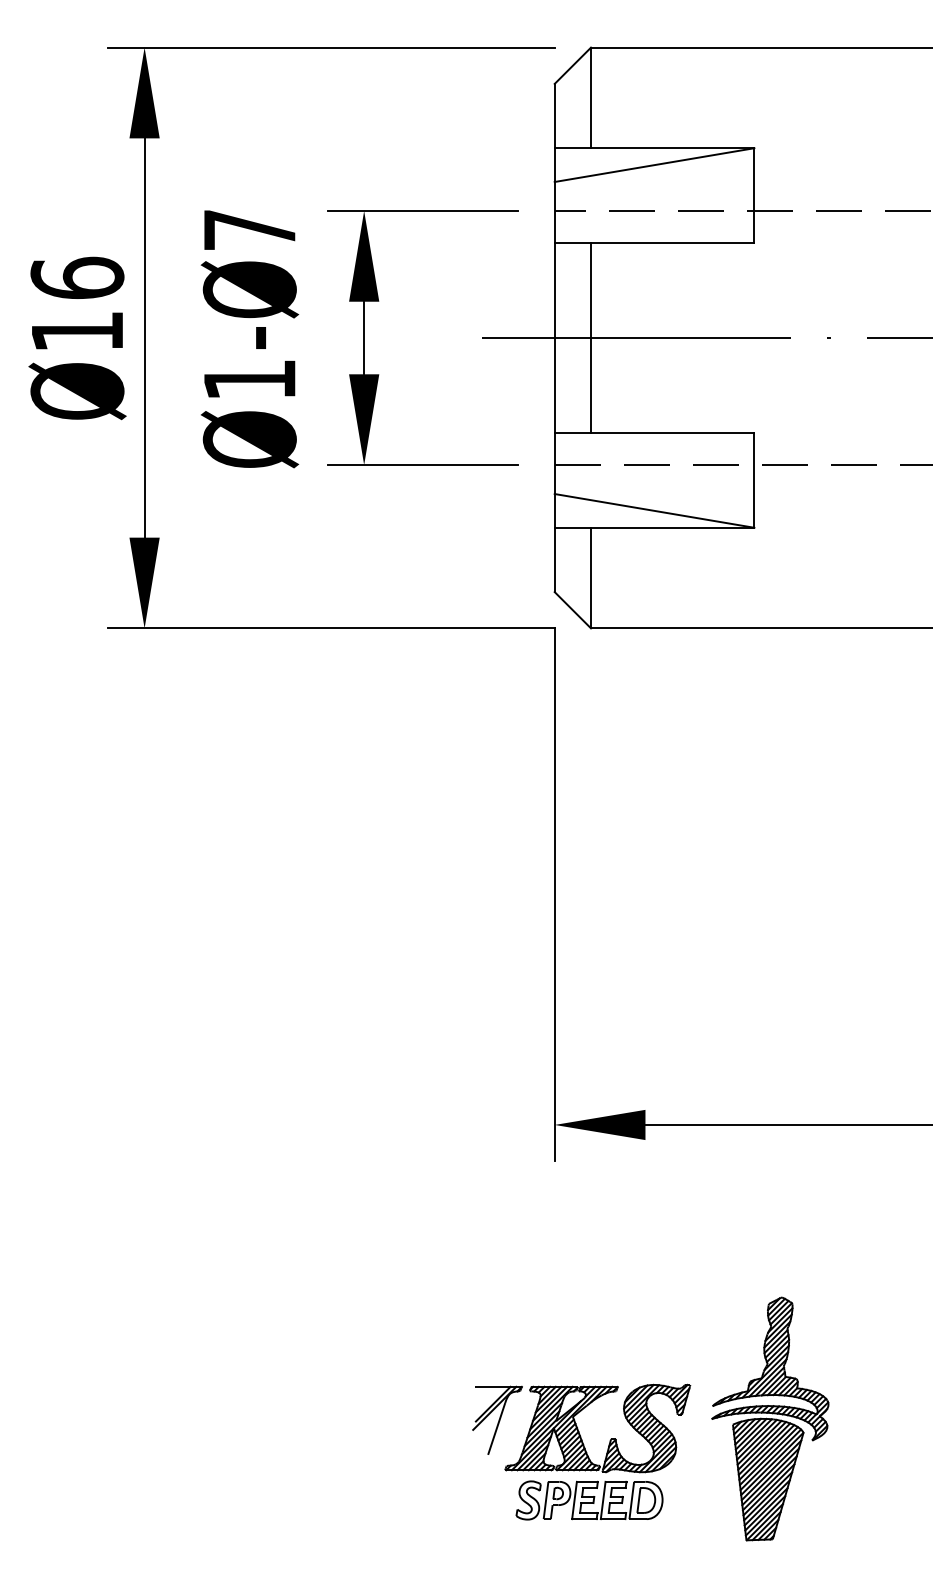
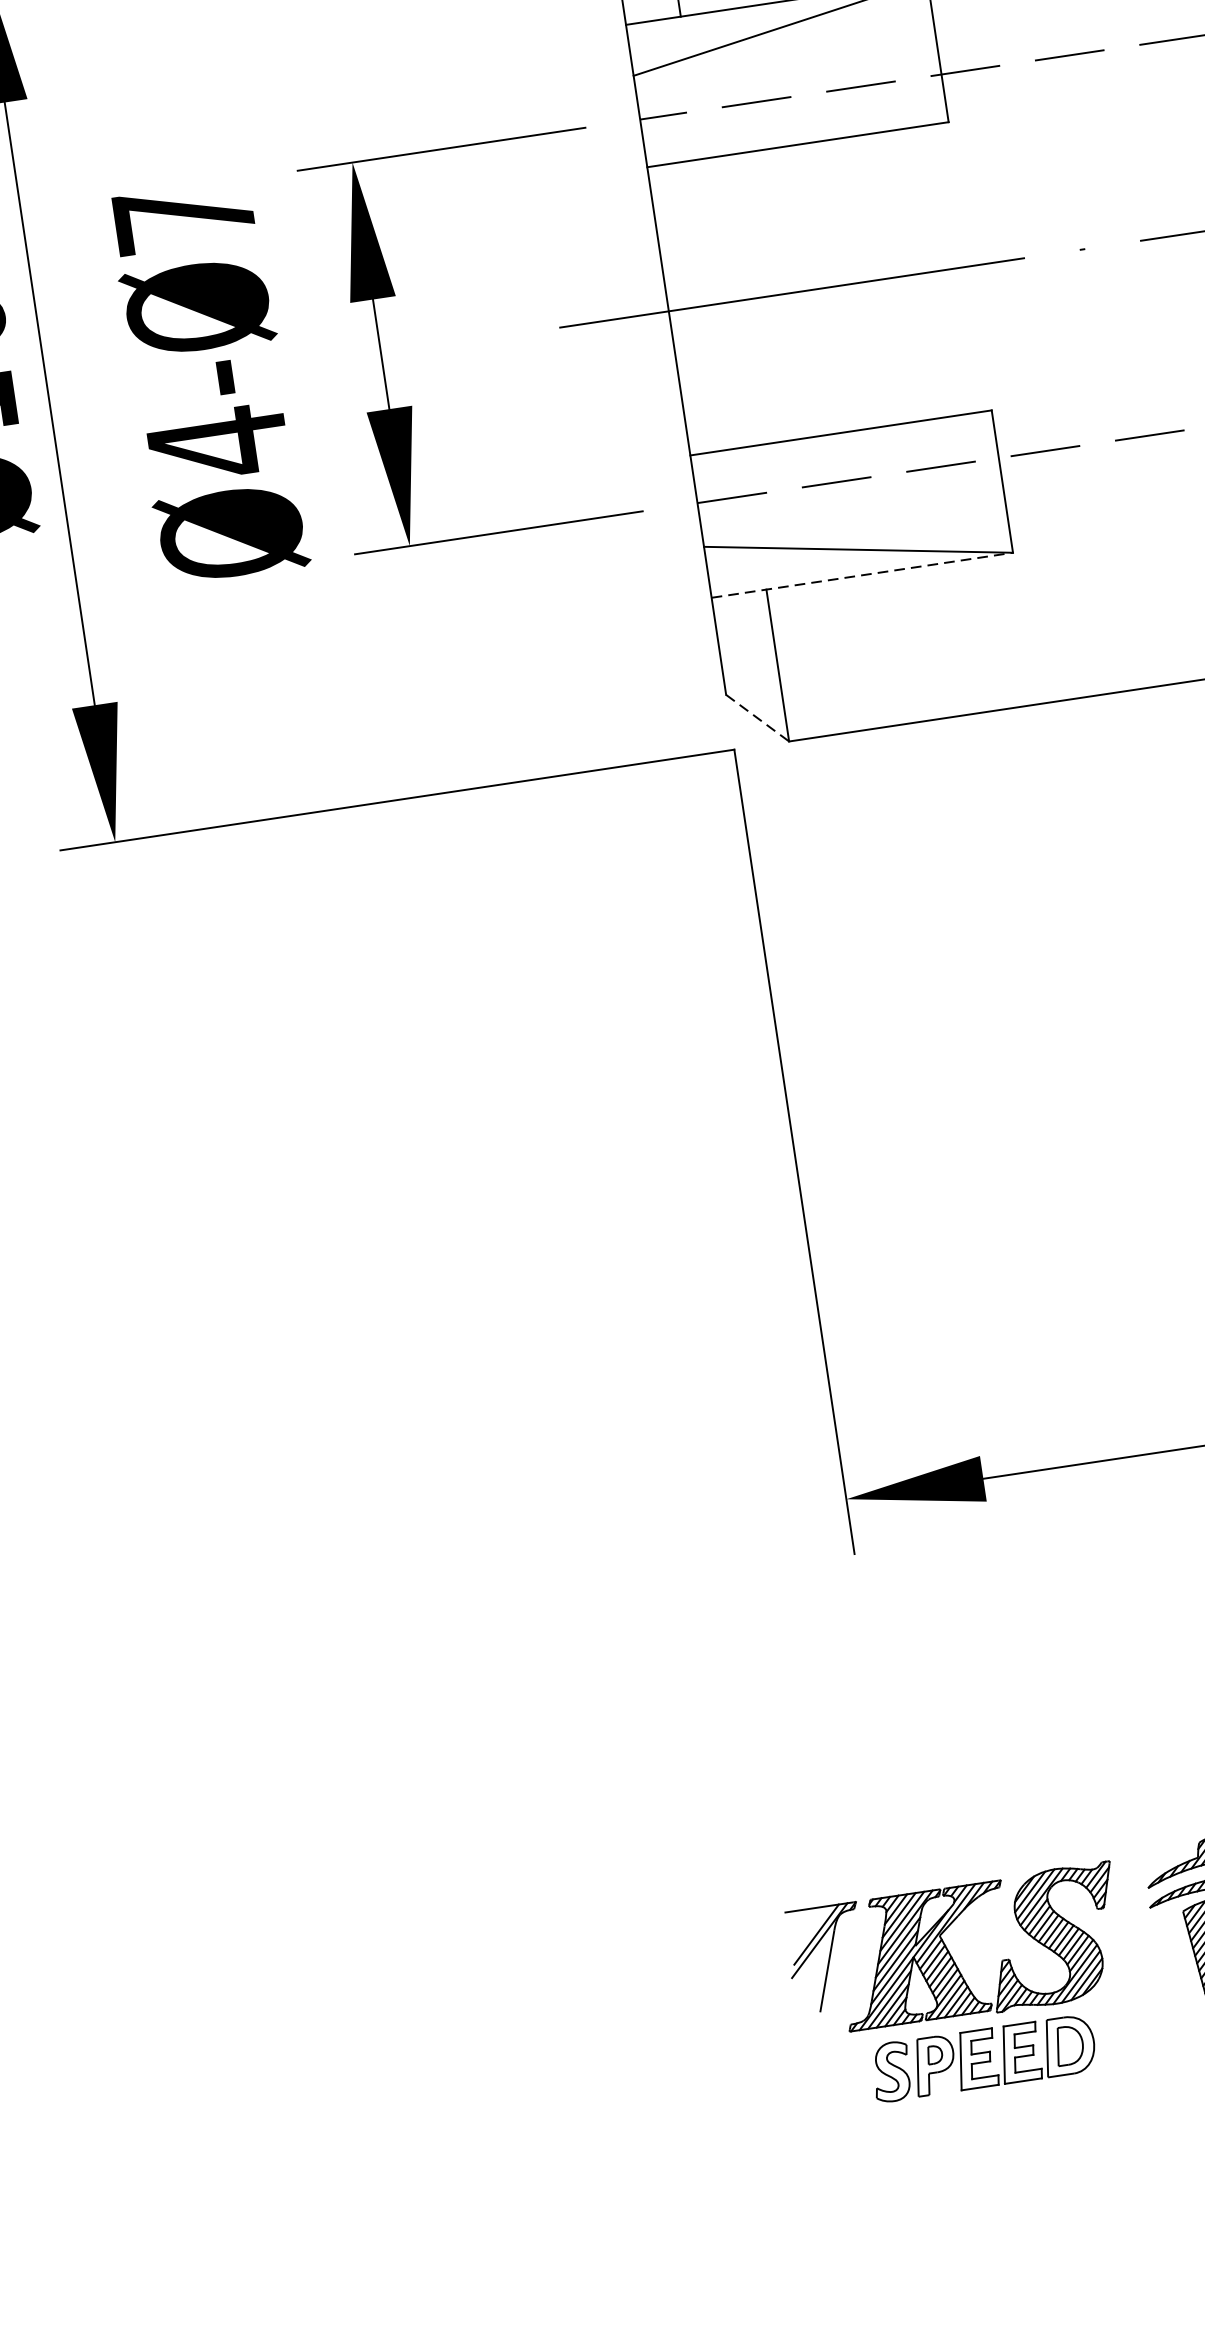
line: (591, 337) -> (724, 302), removed
text: (249, 379) -> (217, 442), Ø1-Ø7 -> Ø4-Ø7
line: (654, 527) -> (862, 574), solid -> dashed
line: (572, 610) -> (757, 718), solid -> dashed

